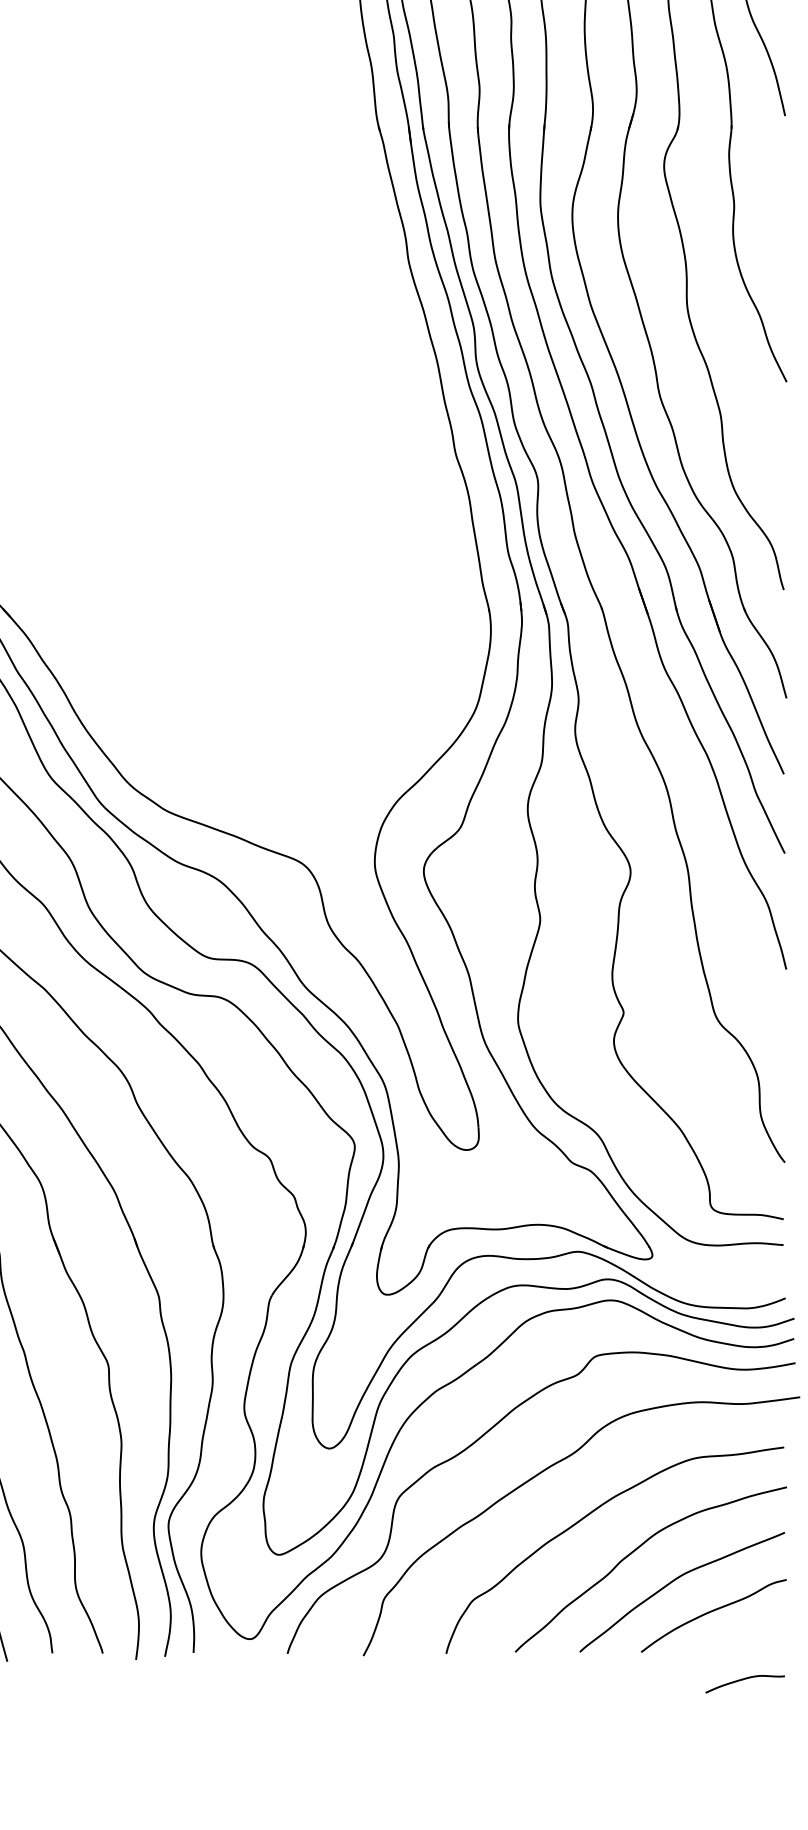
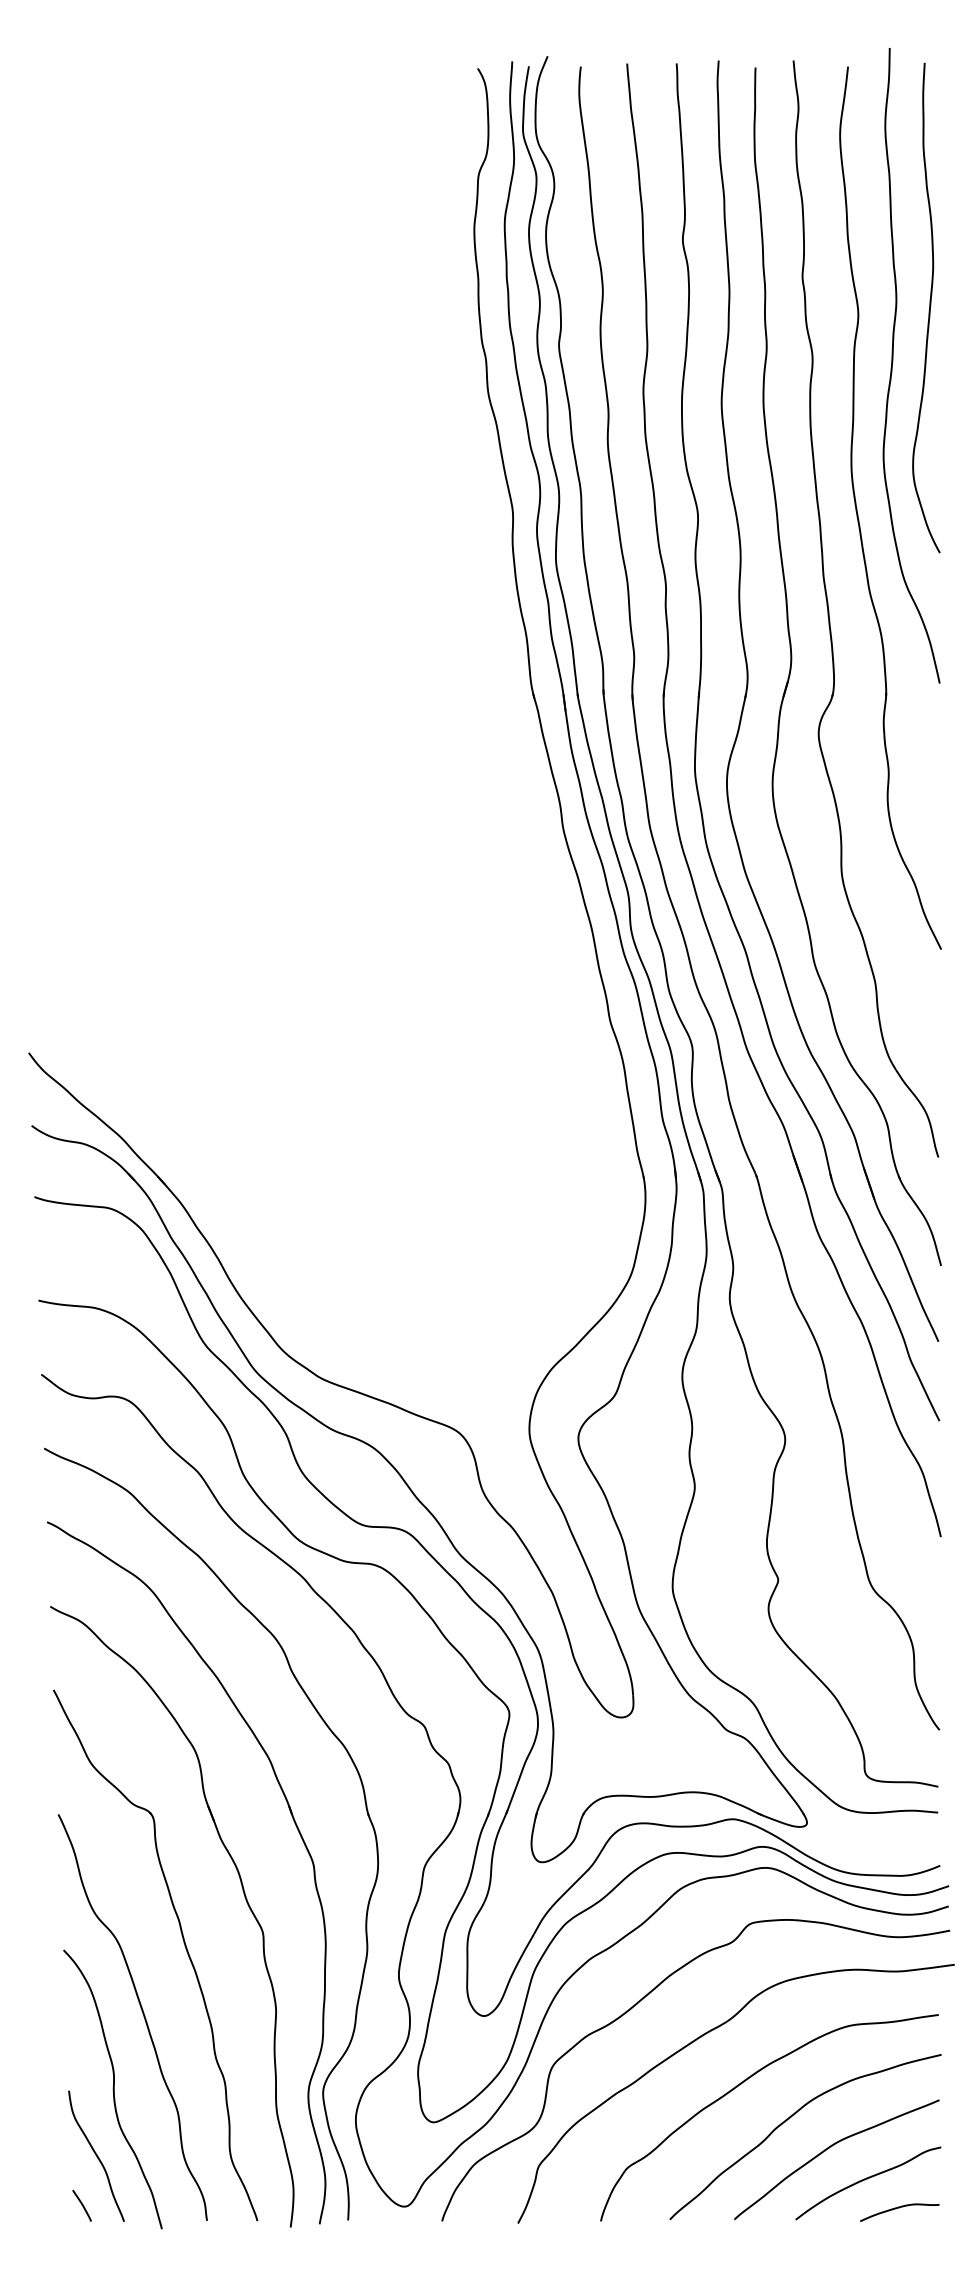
curve: (744, 1680) -> (899, 2208), moved

